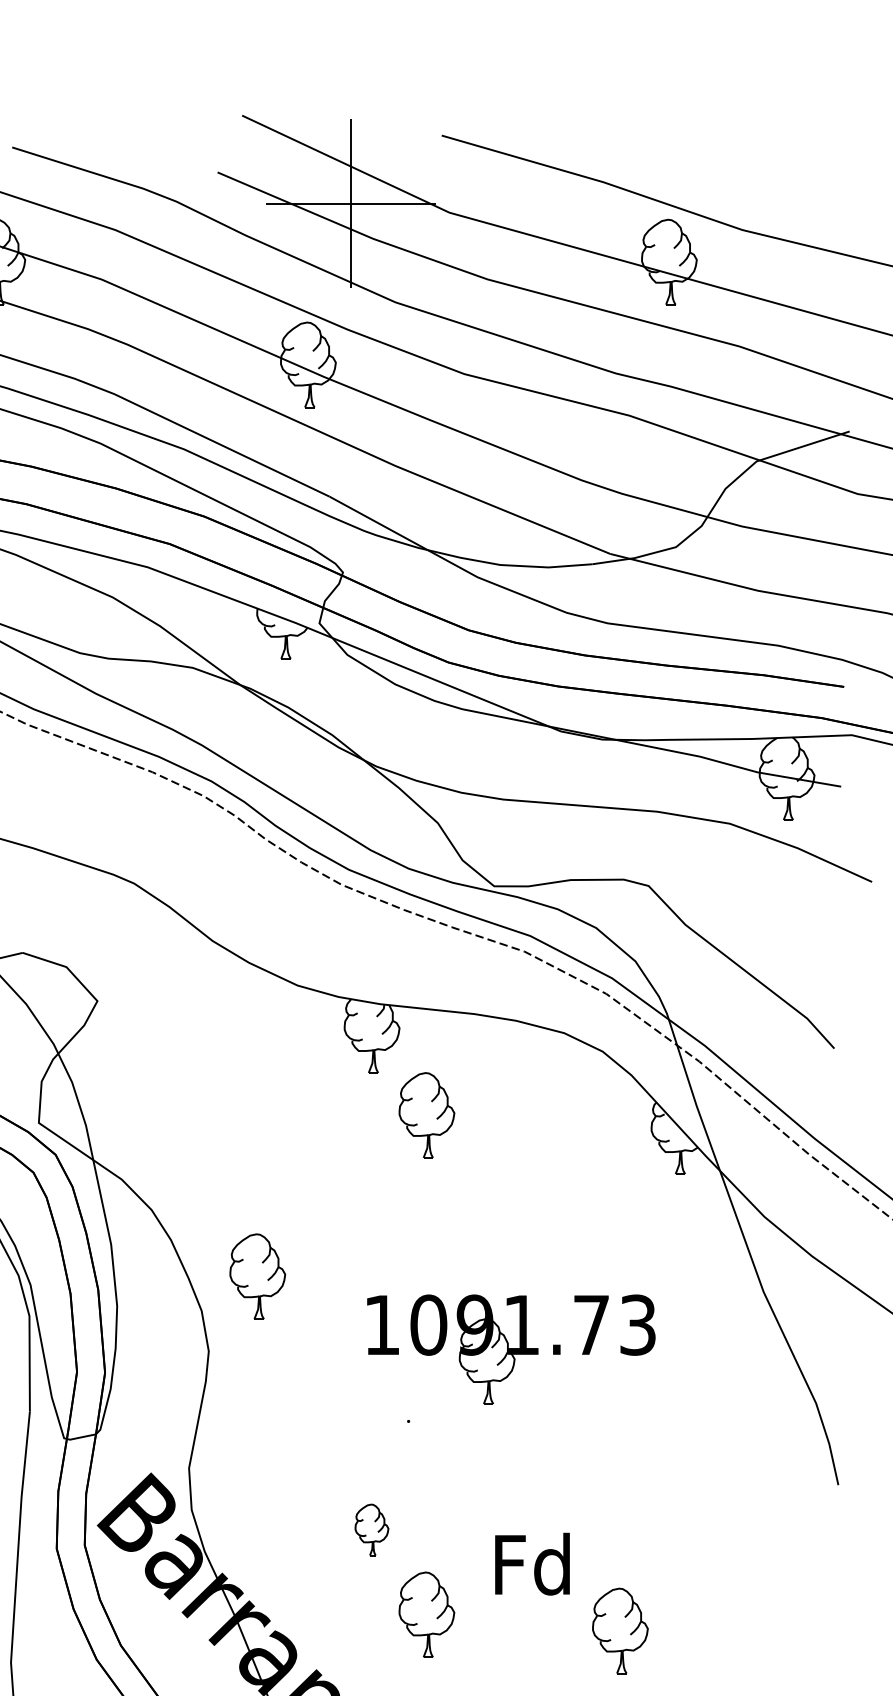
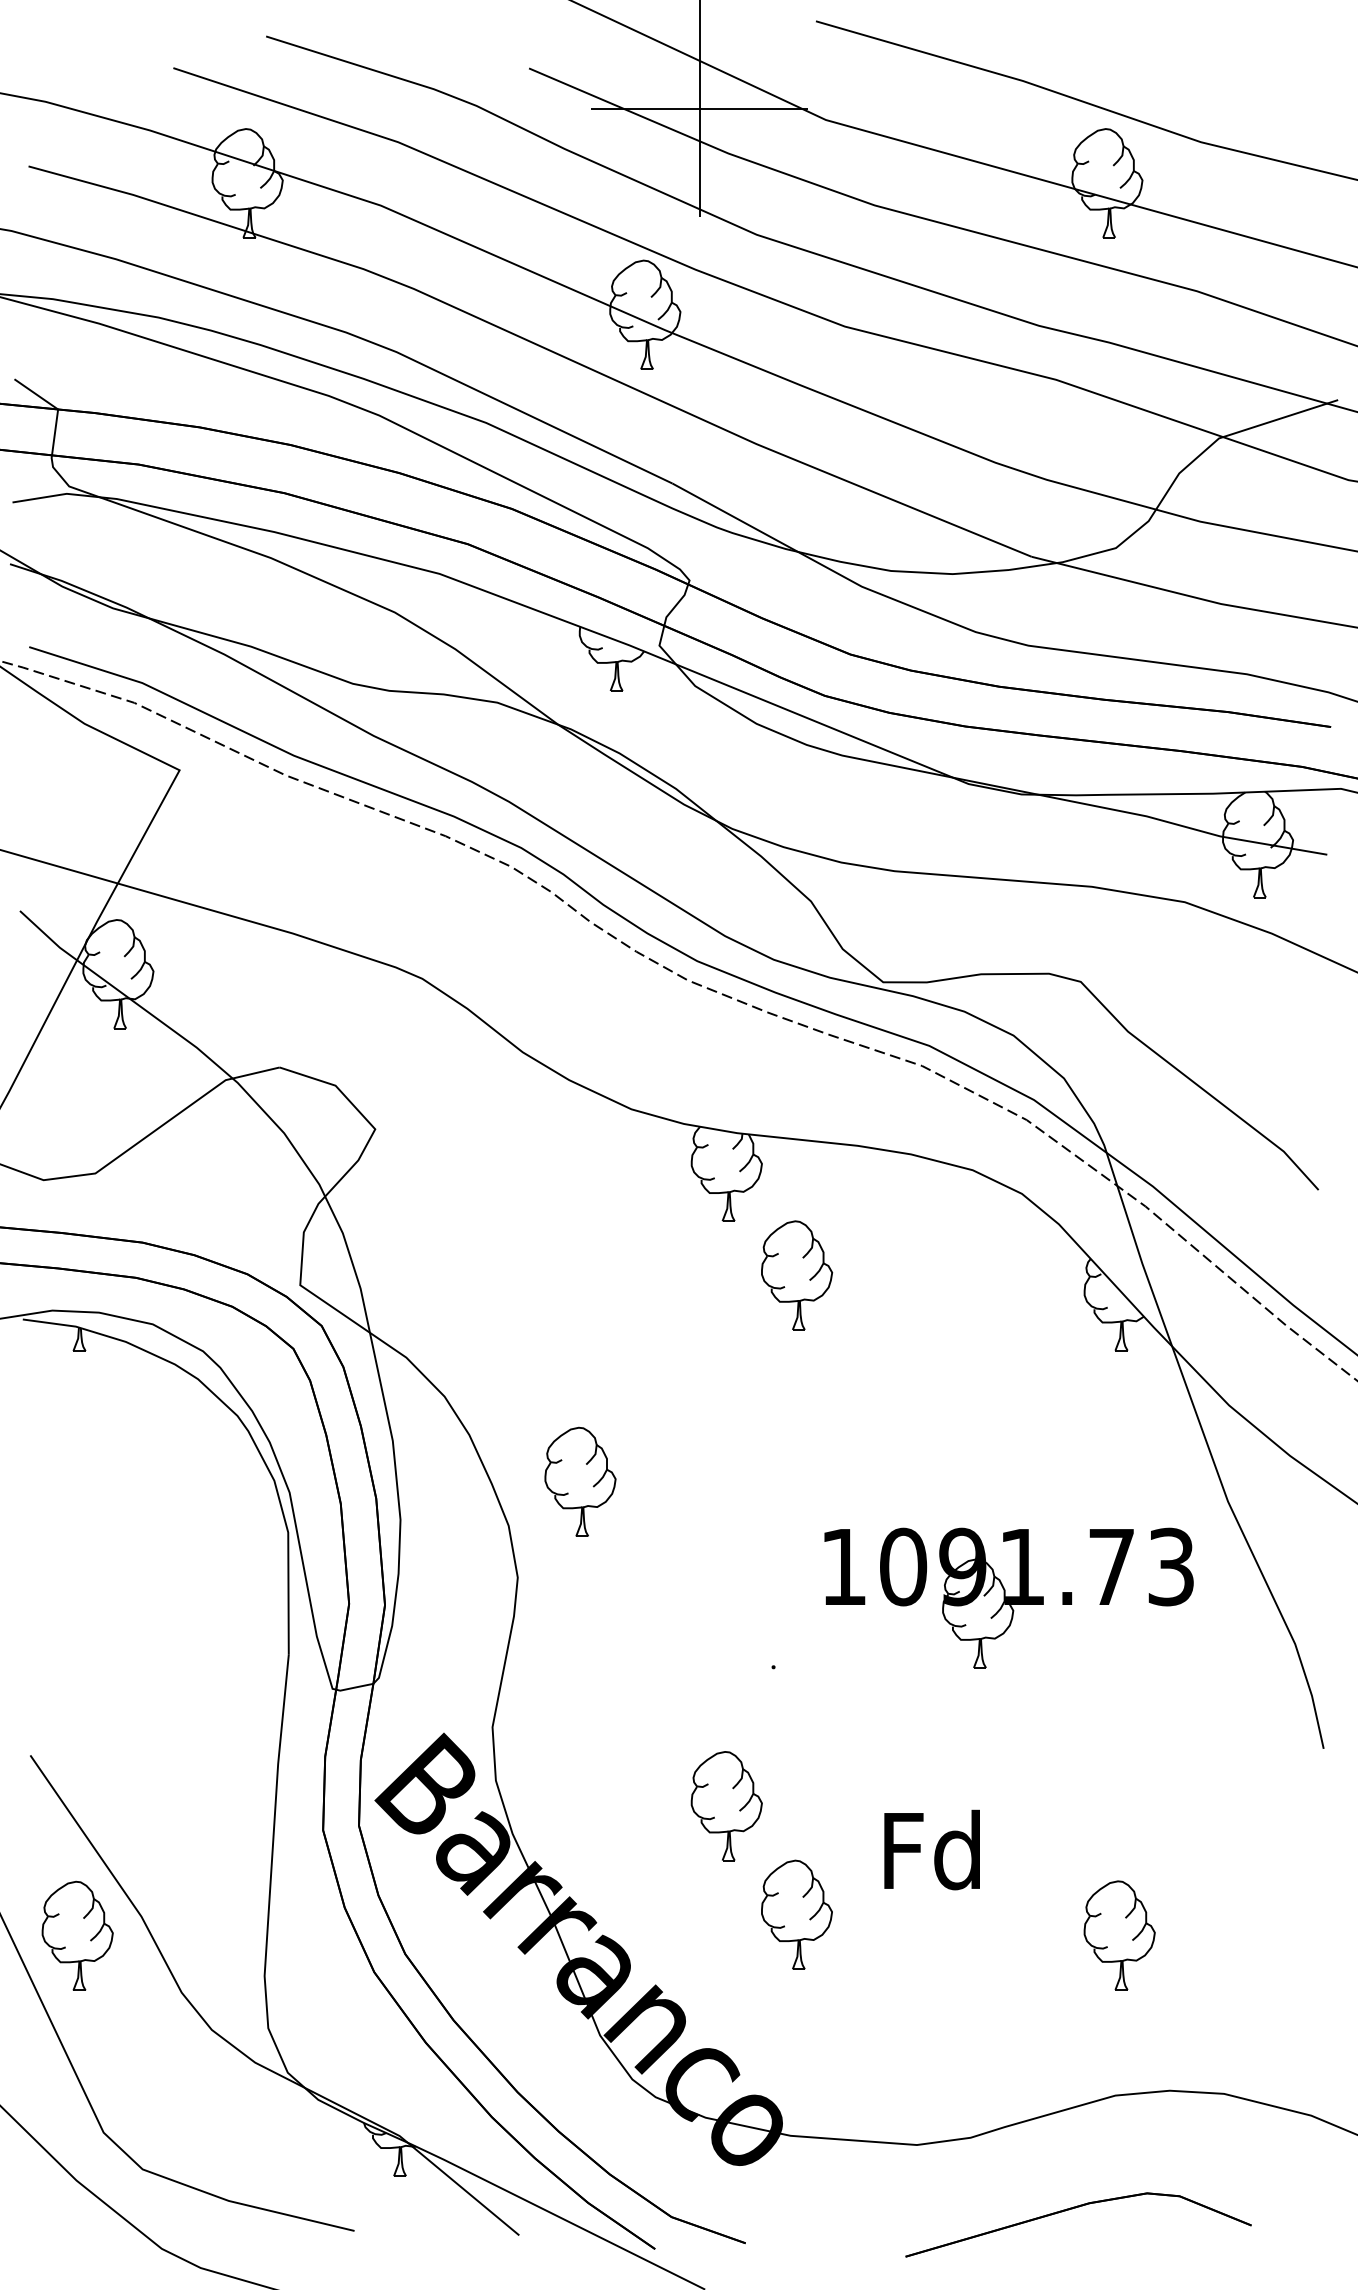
part: (510, 1348) -> (1008, 1597), moved
part: (371, 1530) -> (726, 1806), size x1.67
part: (620, 1630) -> (1119, 1935), moved

